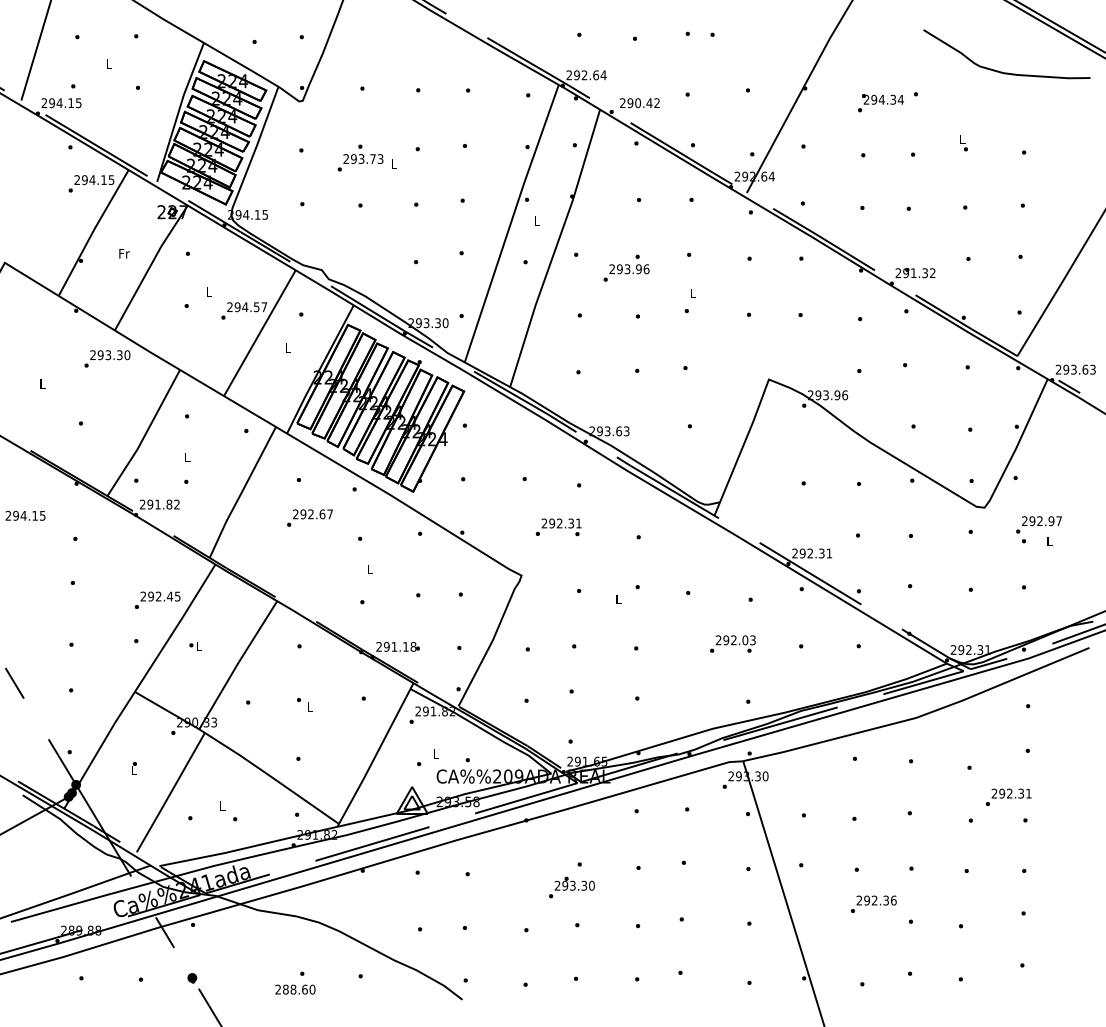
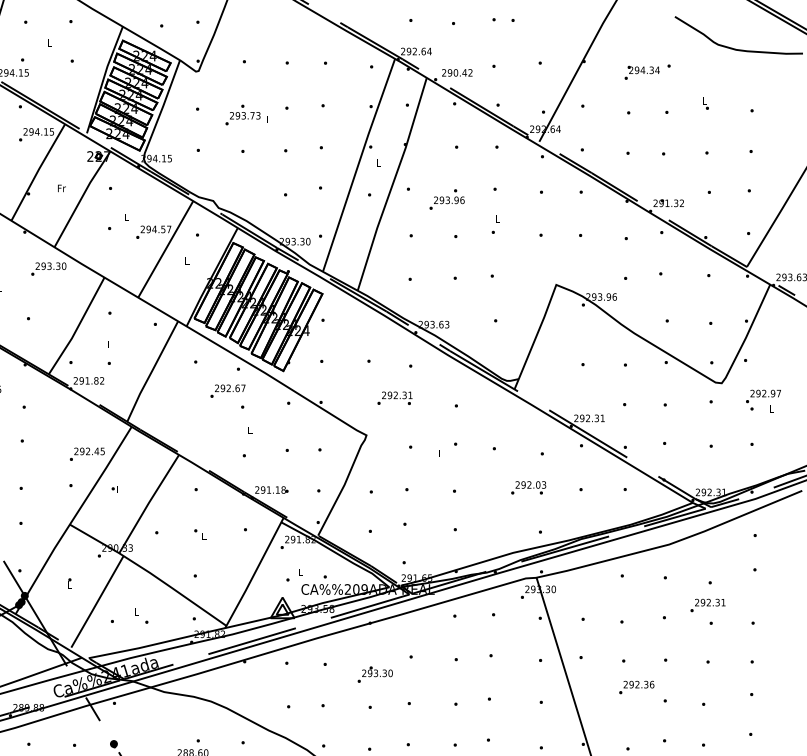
text: (309, 517) -> (227, 390), moved
text: (1008, 797) -> (707, 605), moved
text: (571, 887) -> (374, 674), moved

